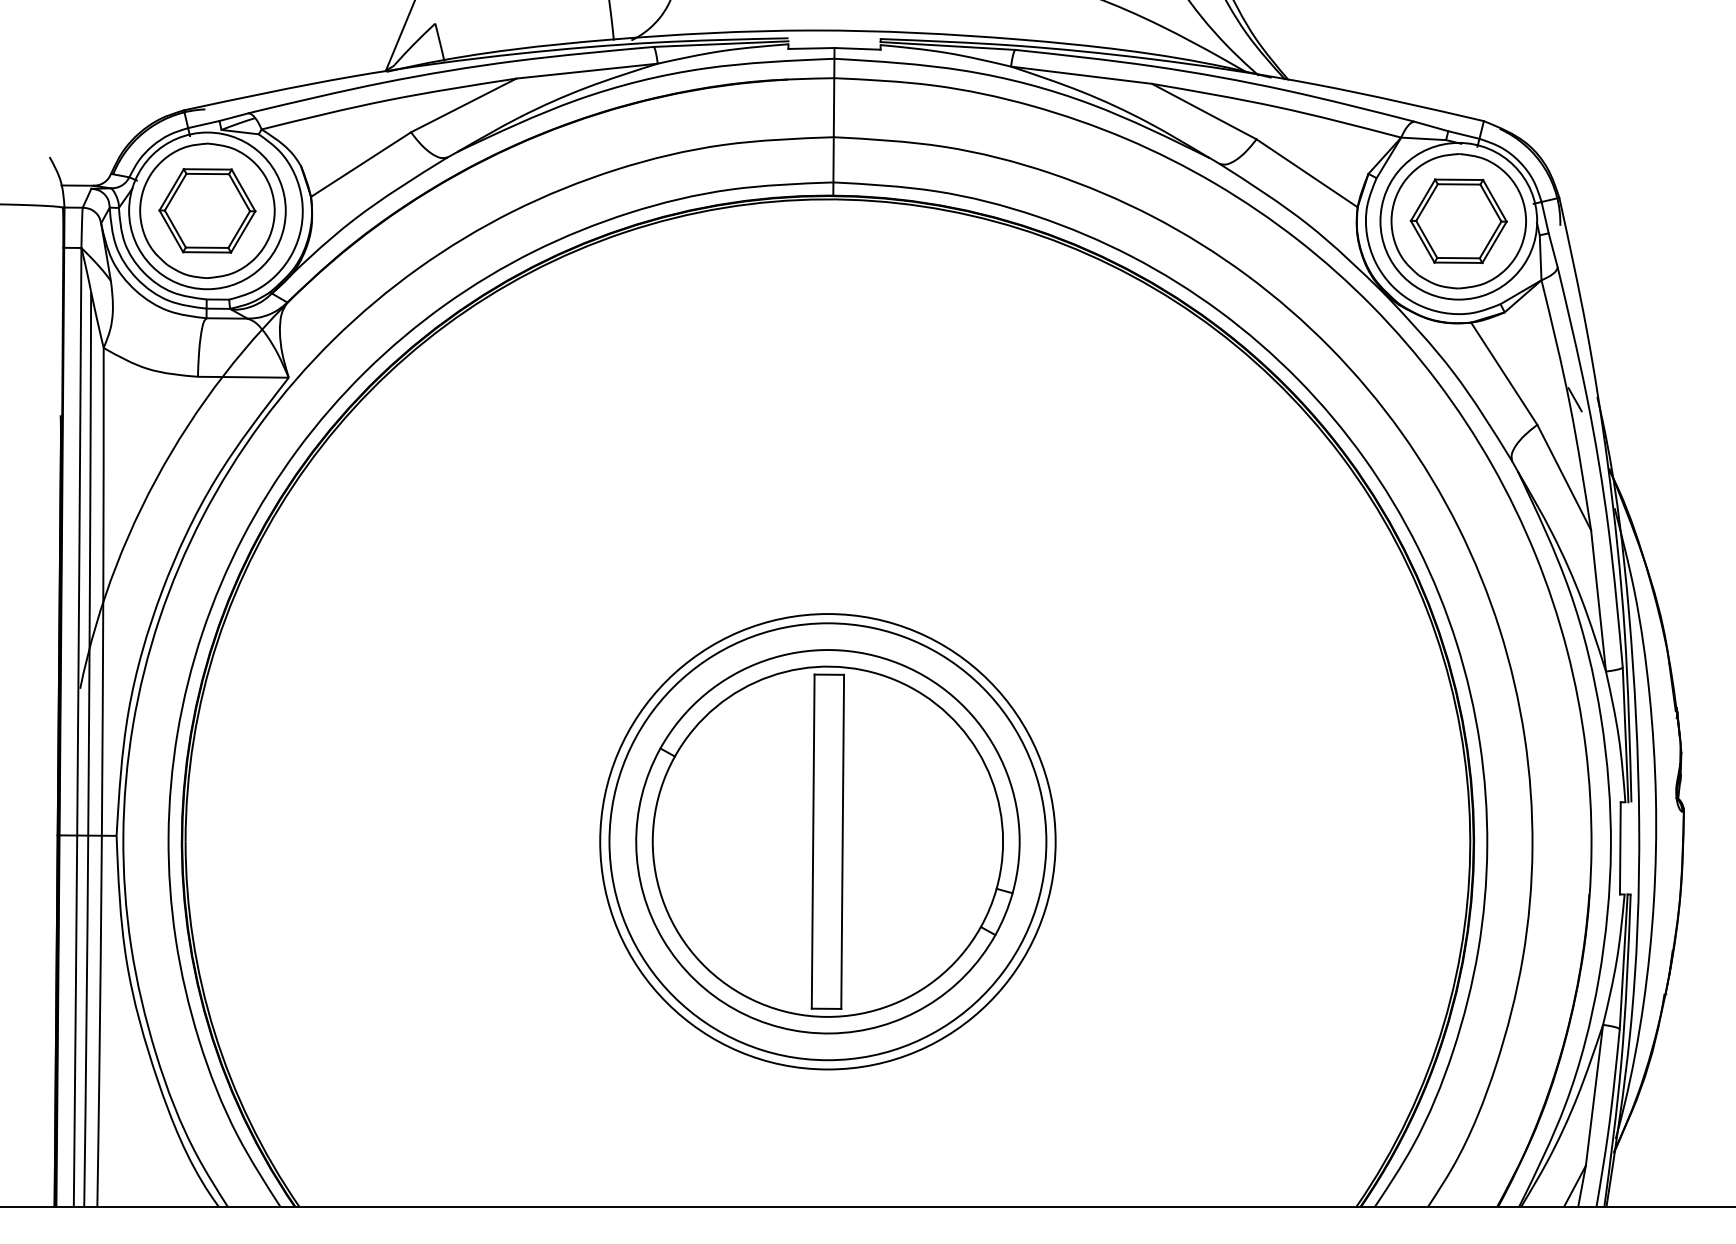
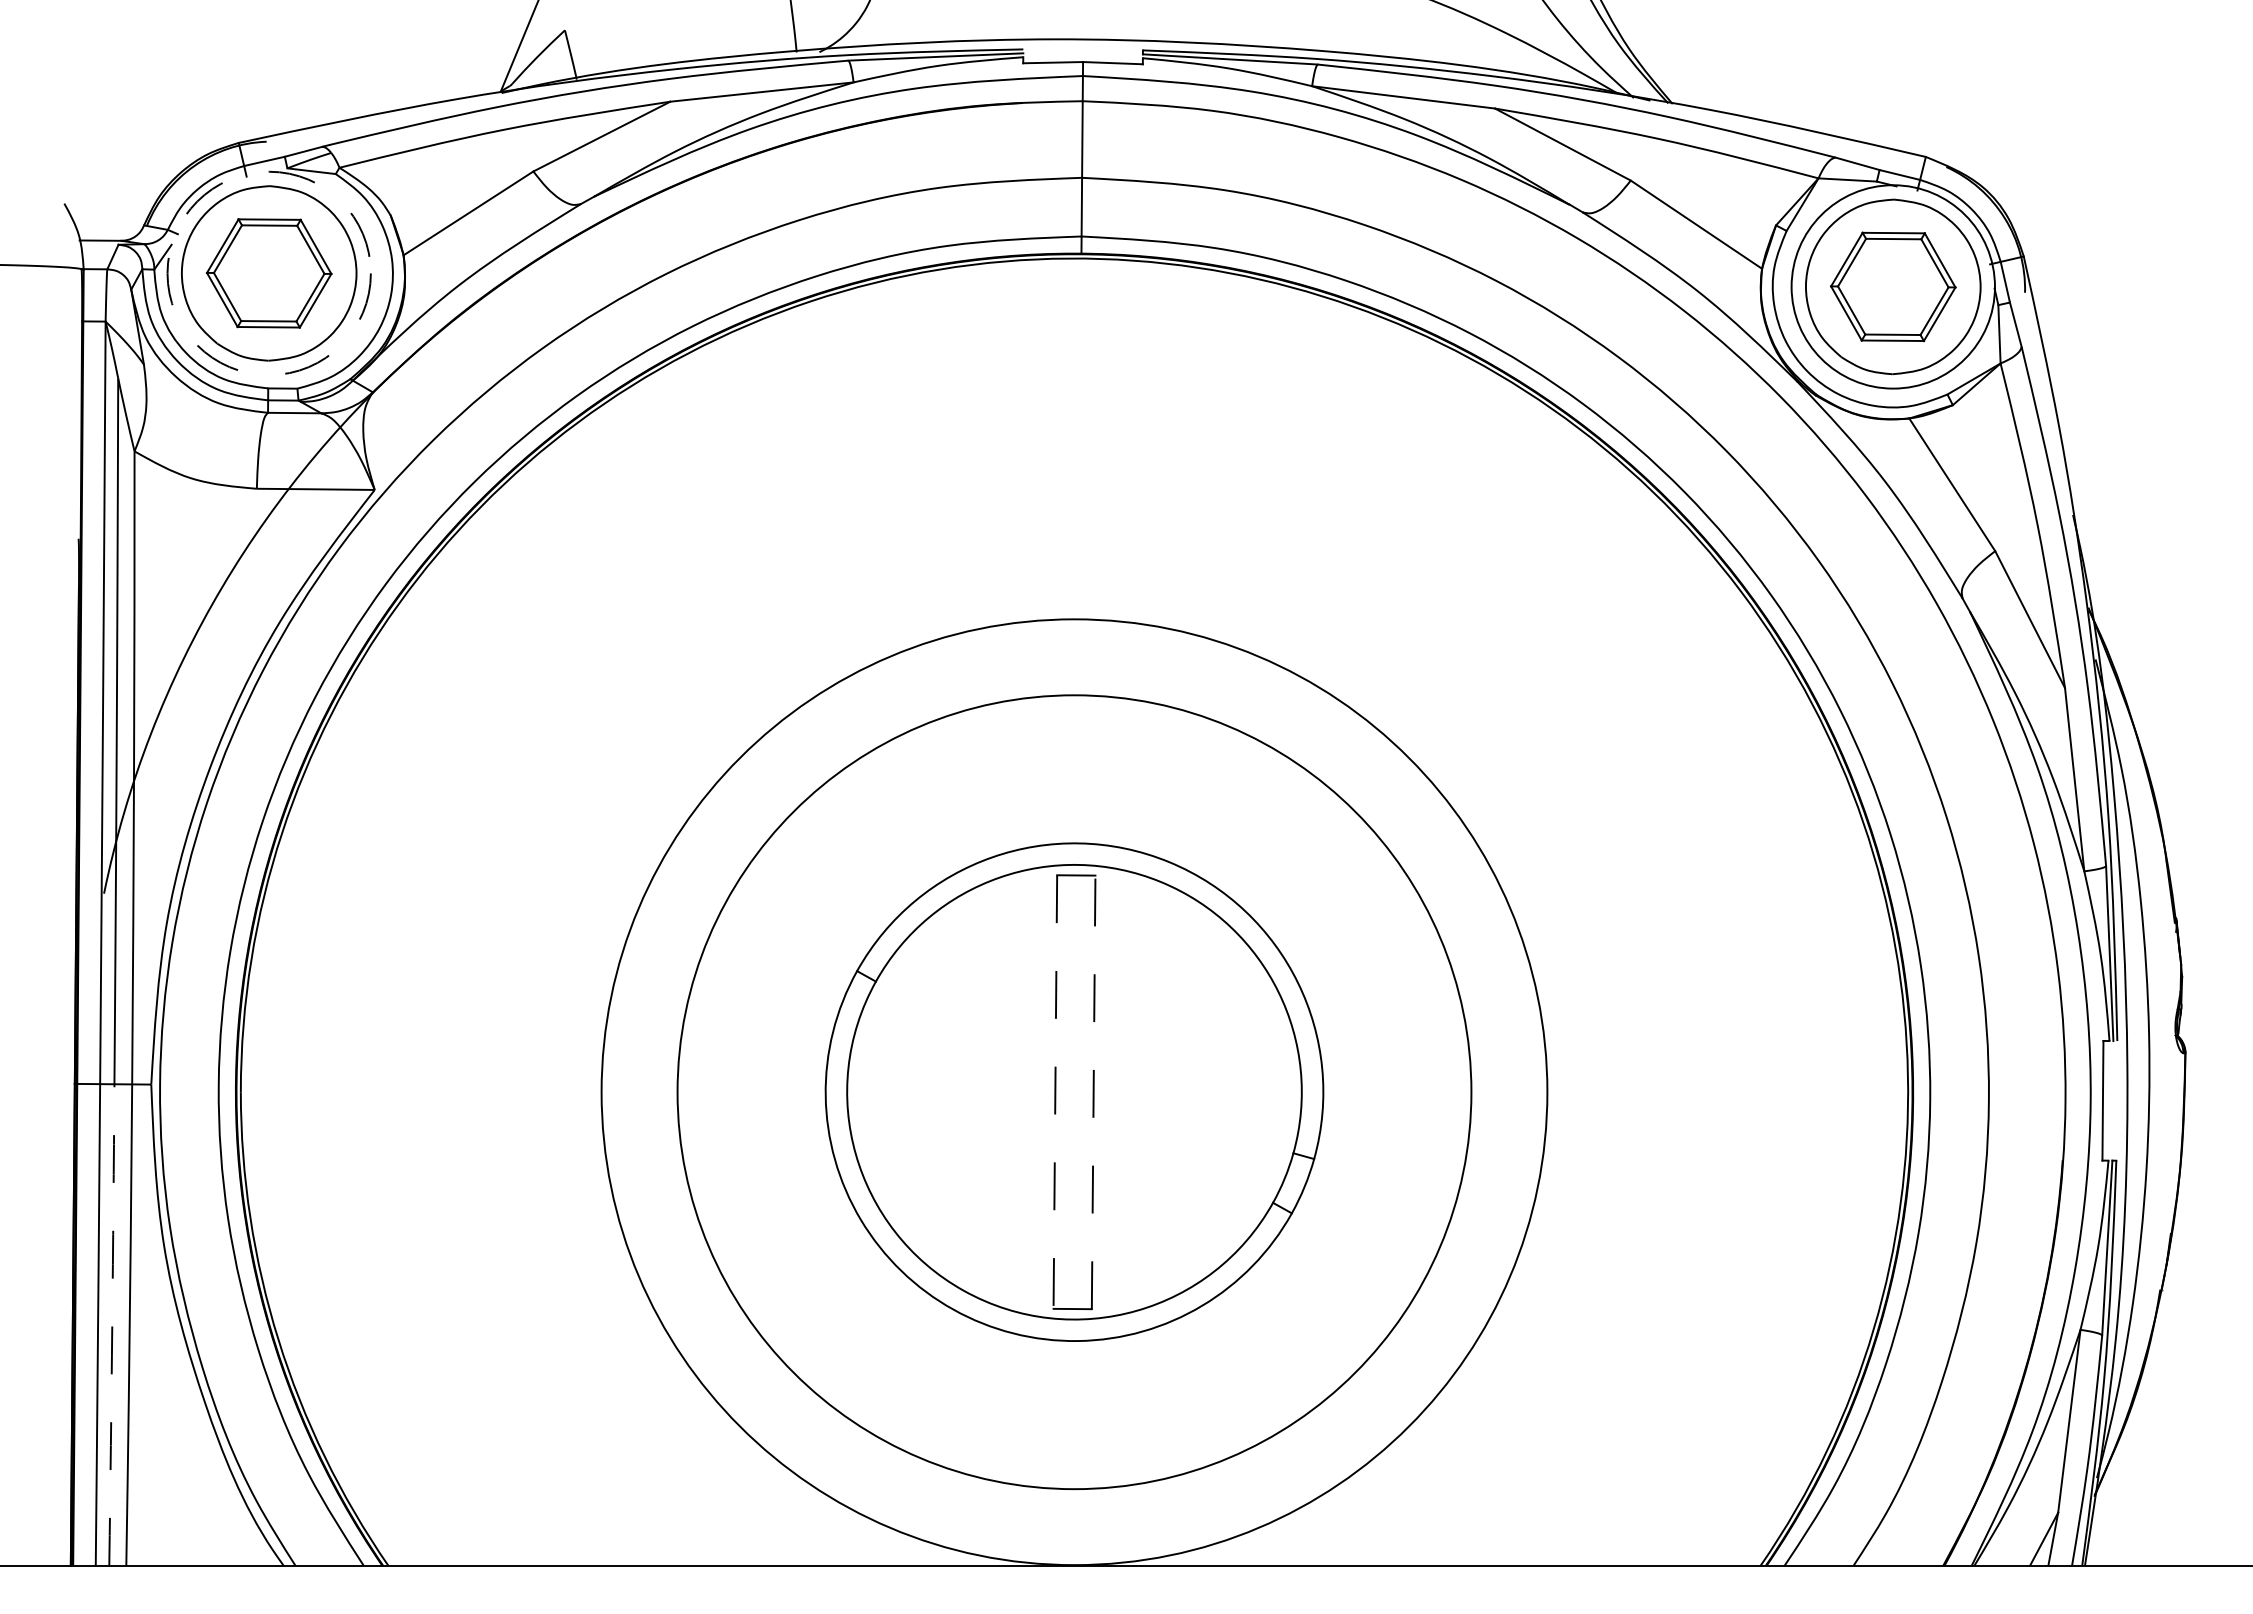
circle: (206, 210) -> (268, 273), solid -> dashed
line: (1574, 399) -> (2043, 518), removed
line: (813, 841) -> (1055, 1092), solid -> dashed
circle: (827, 841) -> (1074, 1091), size x1.4
circle: (827, 841) -> (1074, 1091), size x1.6
line: (842, 841) -> (1093, 1092), solid -> dashed
arc: (86, 1021) -> (112, 1325), solid -> dashed

